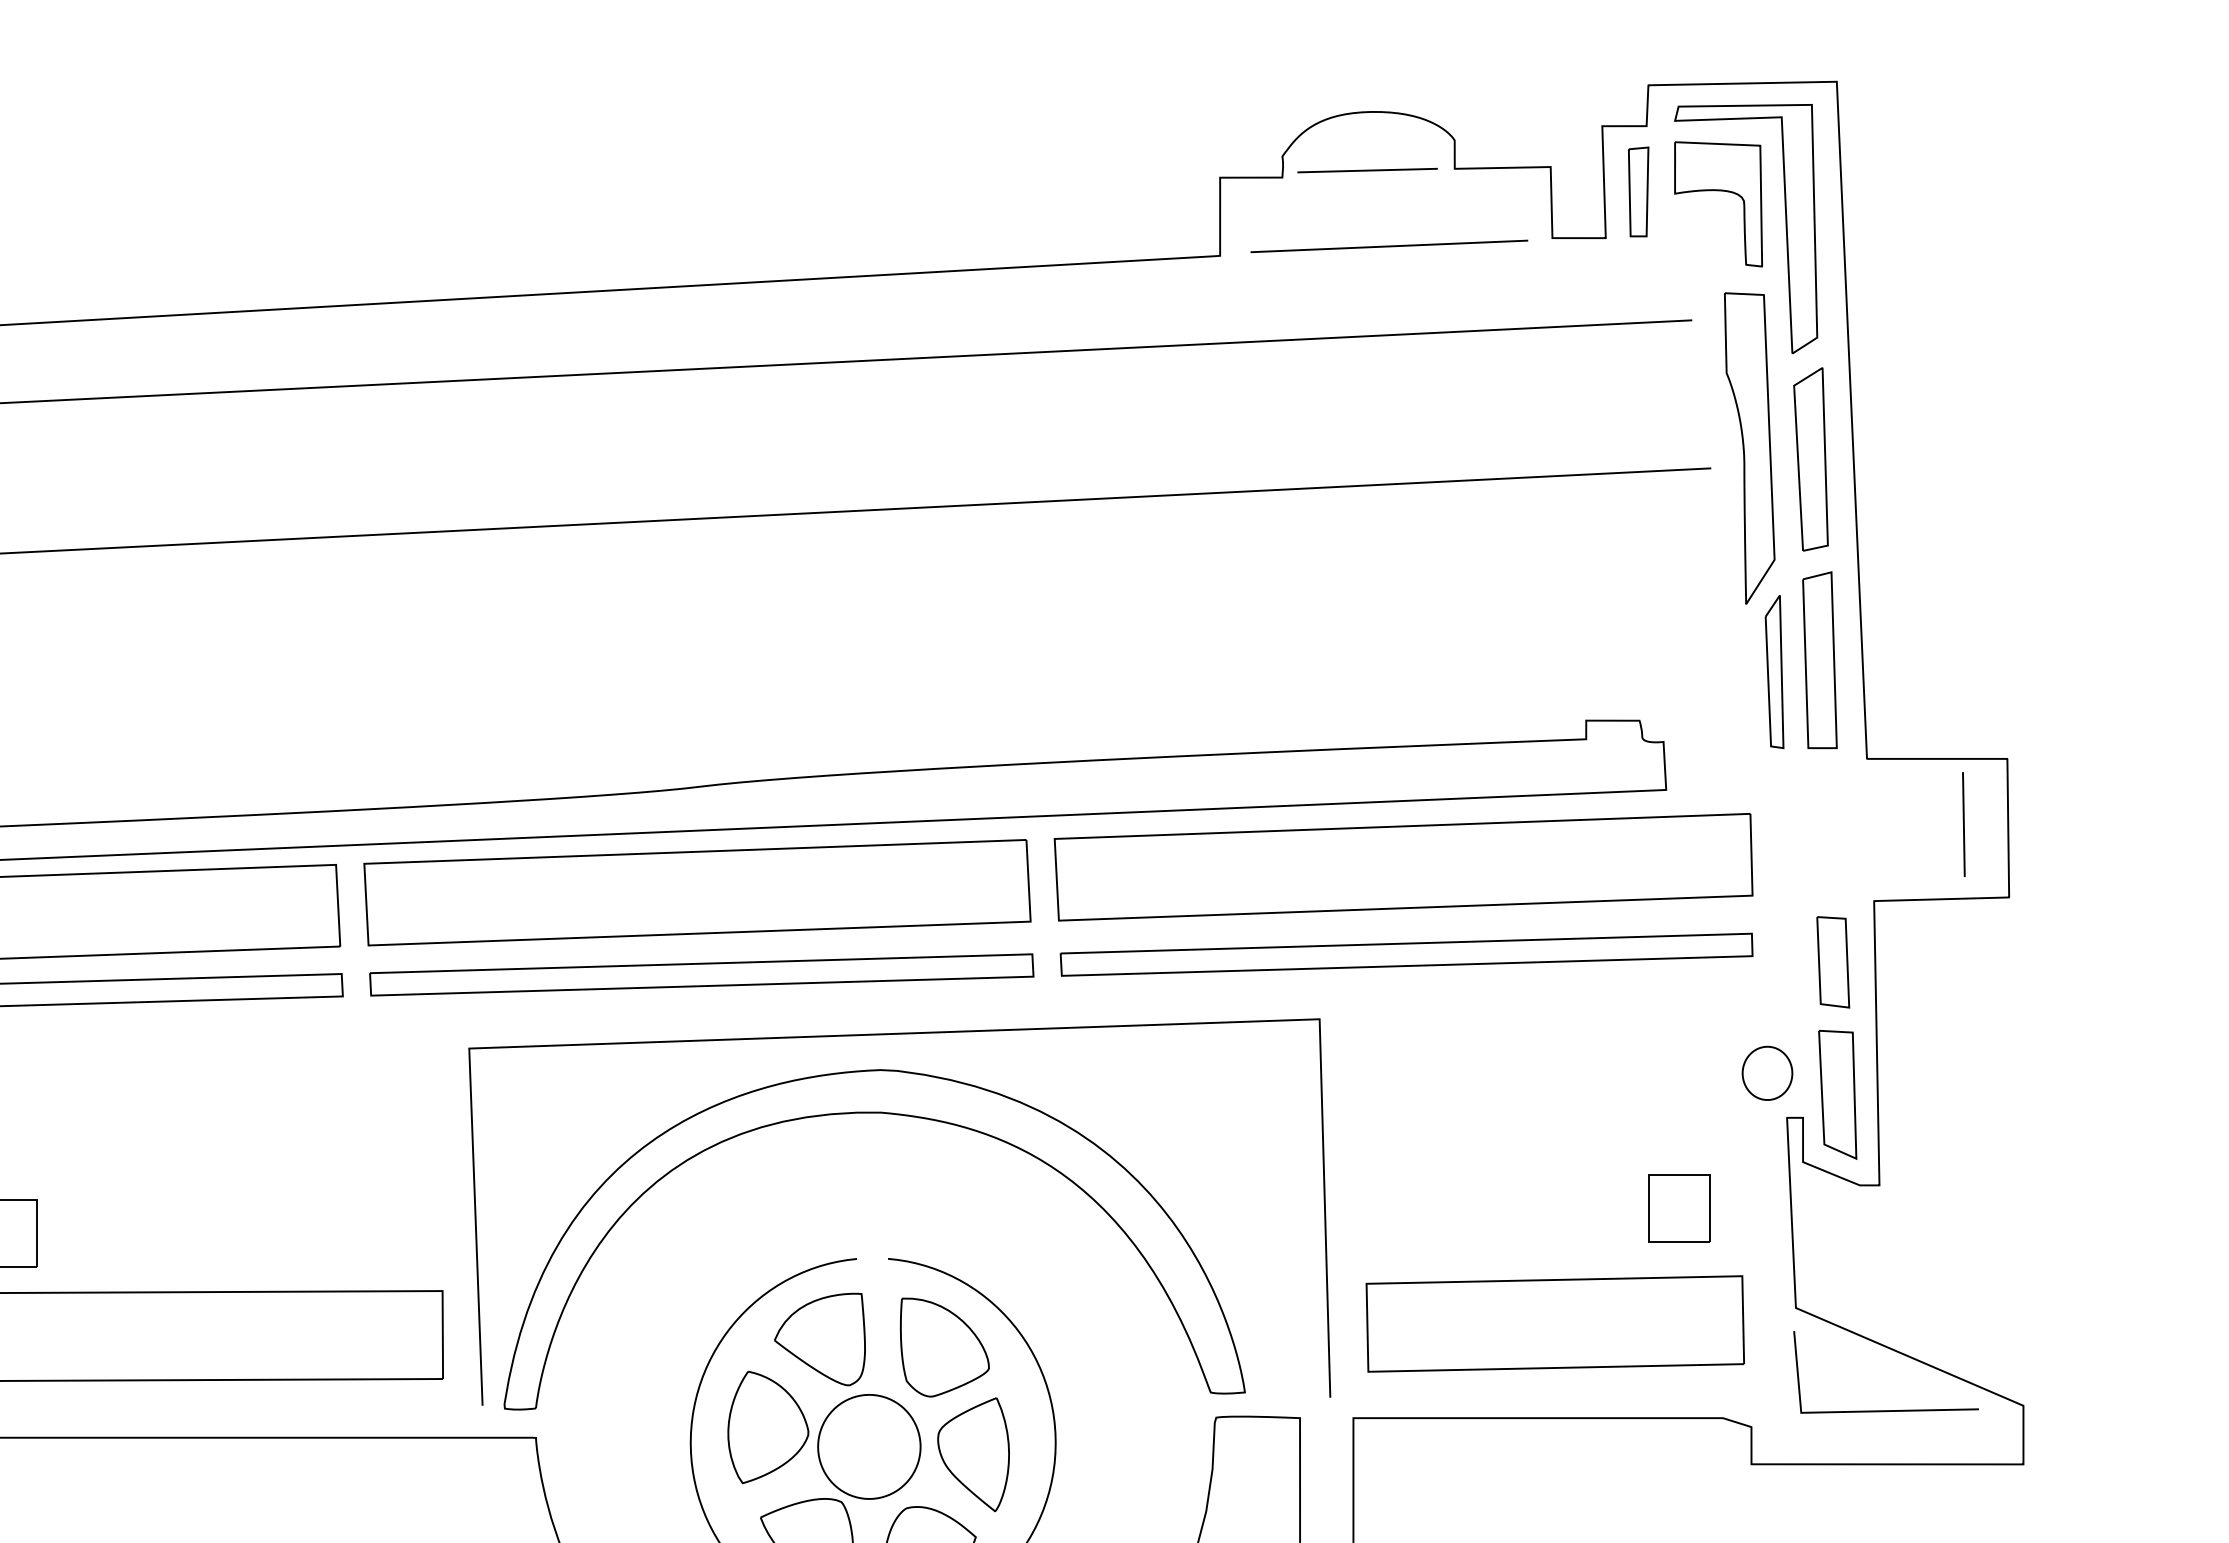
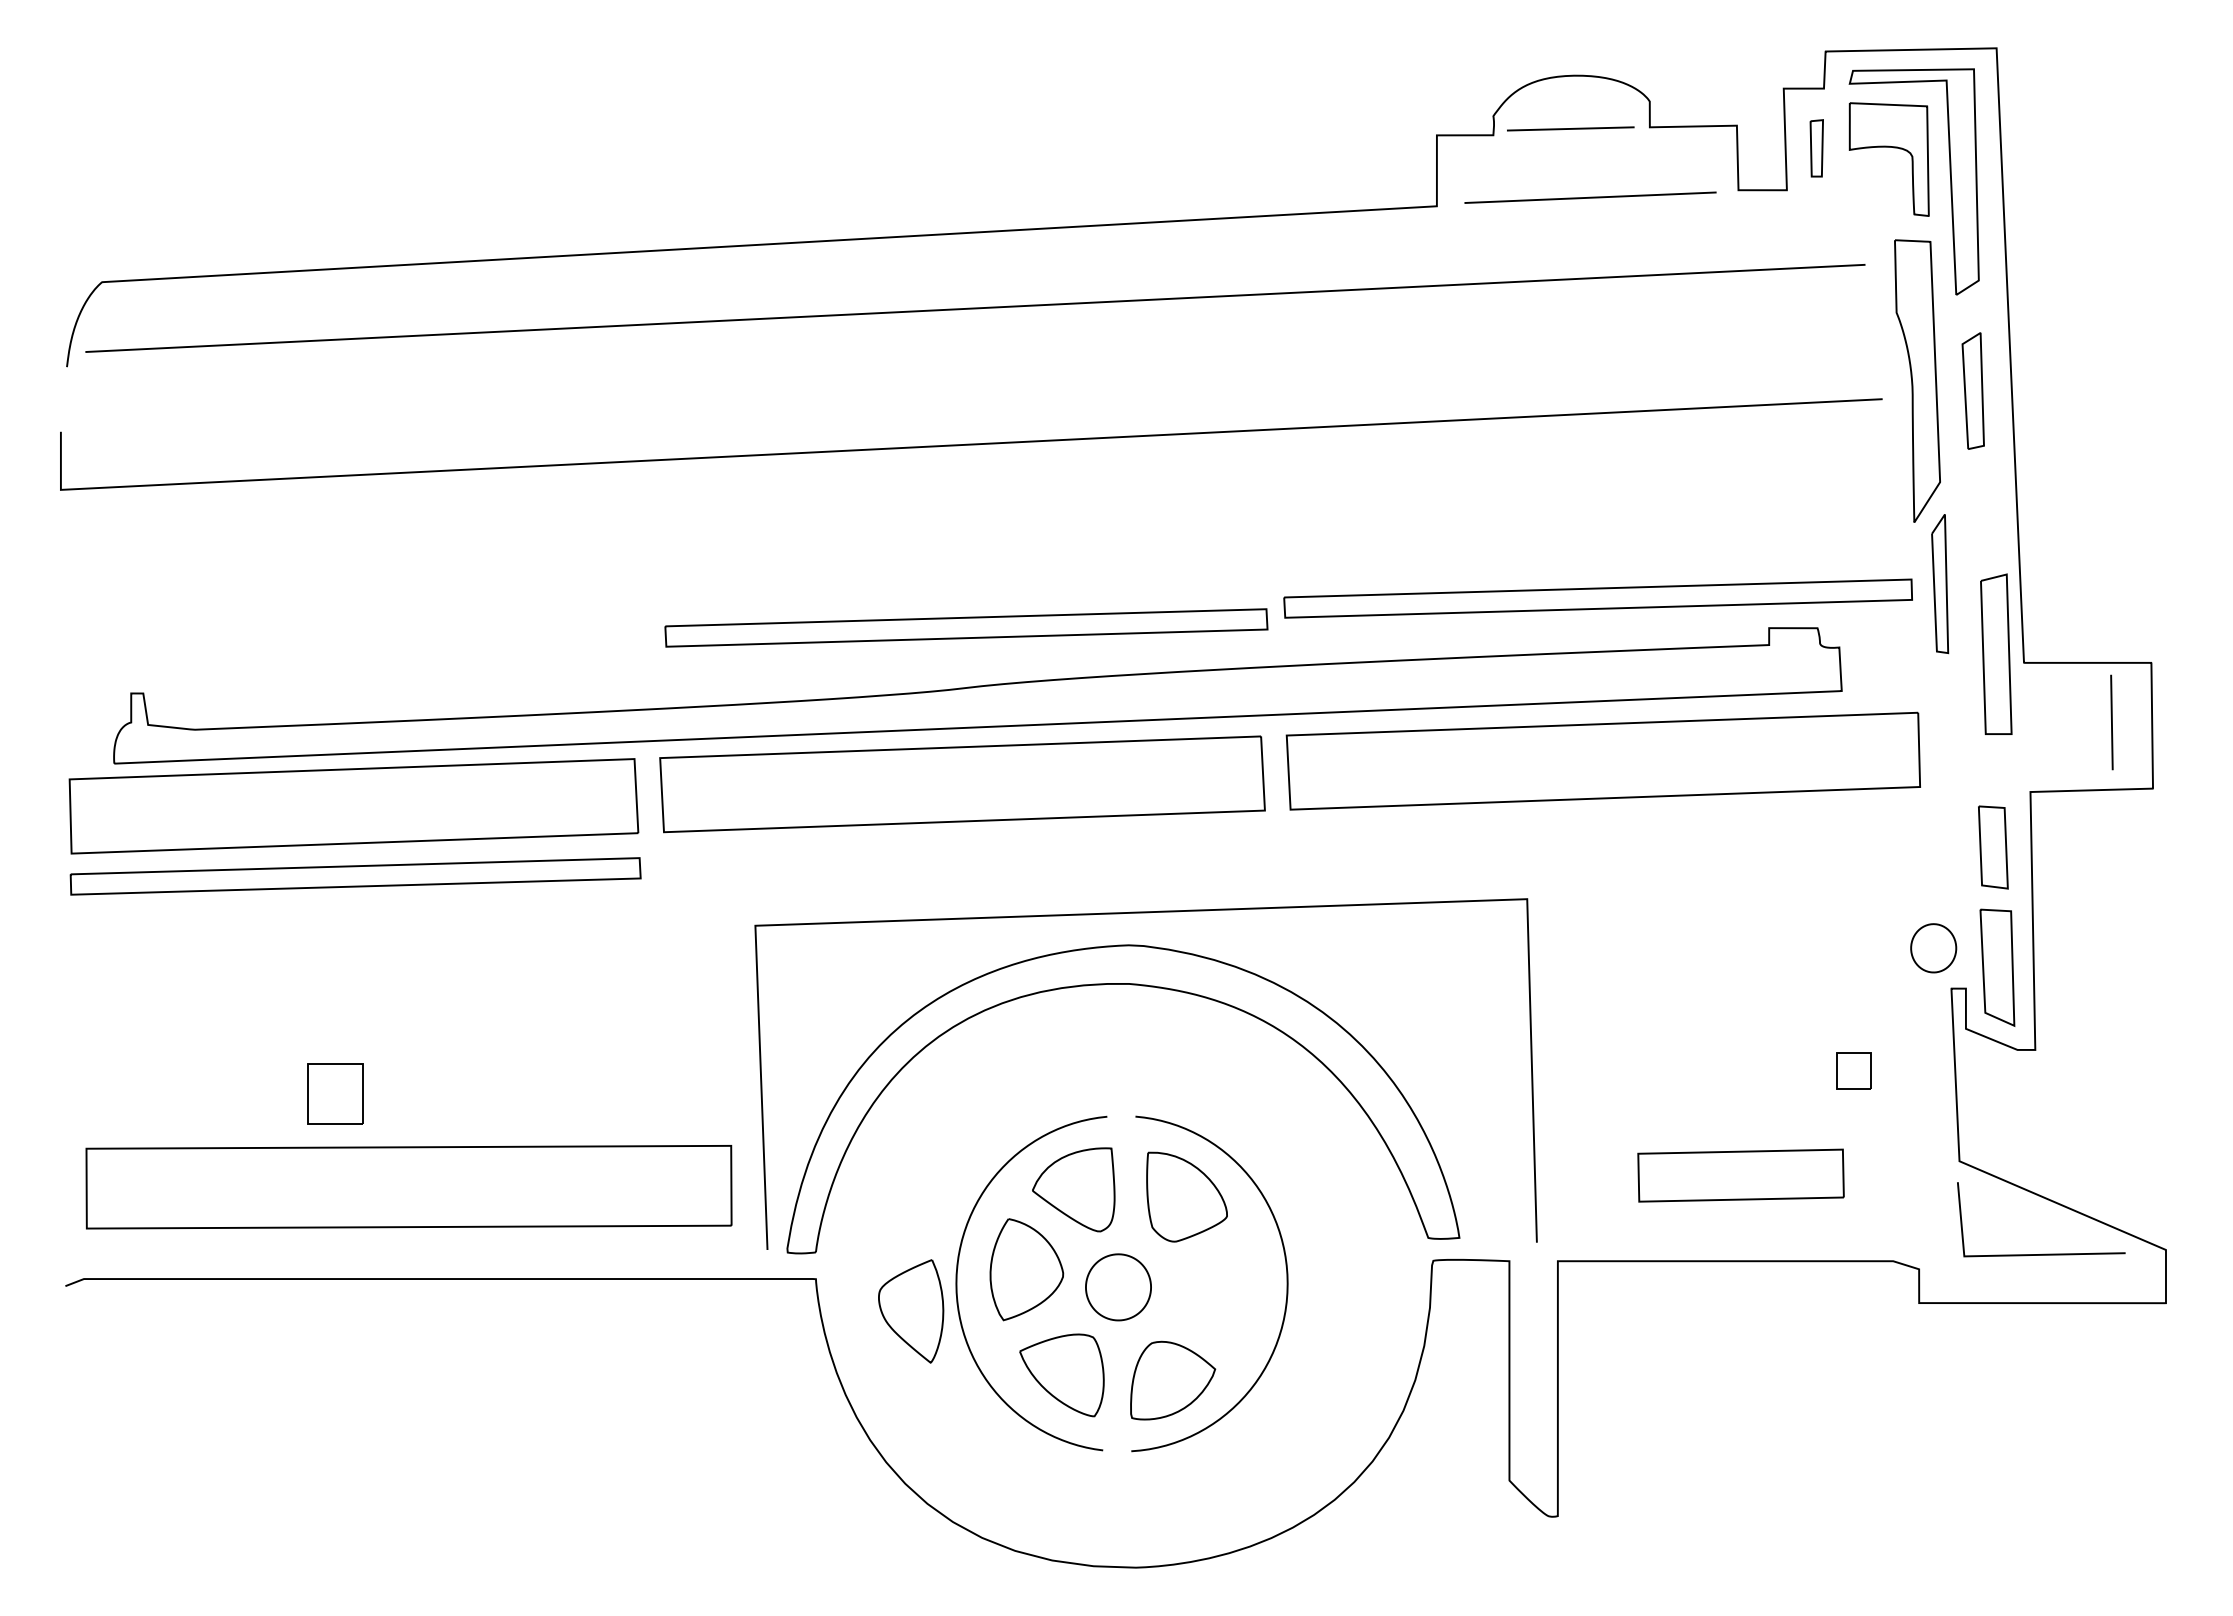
part: (1638, 192) -> (1816, 148), size x0.7
part: (1811, 458) -> (1973, 390), size x0.7
part: (1820, 659) -> (1996, 653), moved
part: (1405, 954) -> (1597, 598), moved
part: (701, 974) -> (966, 627), moved
part: (1679, 1208) -> (1853, 1070), size x0.6
part: (1554, 1323) -> (1740, 1175), size x0.6
part: (869, 1447) -> (1118, 1287), size x0.7
part: (973, 1454) -> (911, 1311), moved

